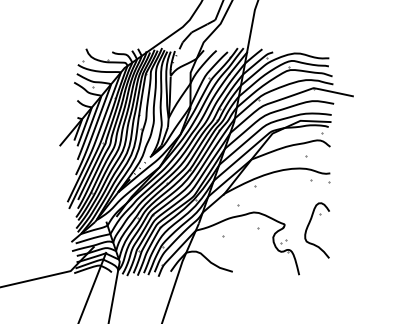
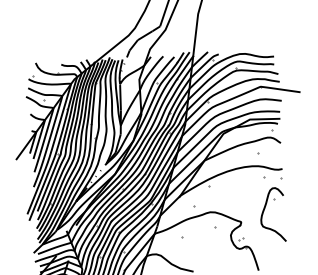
part: (308, 227) -> (263, 212), moved

